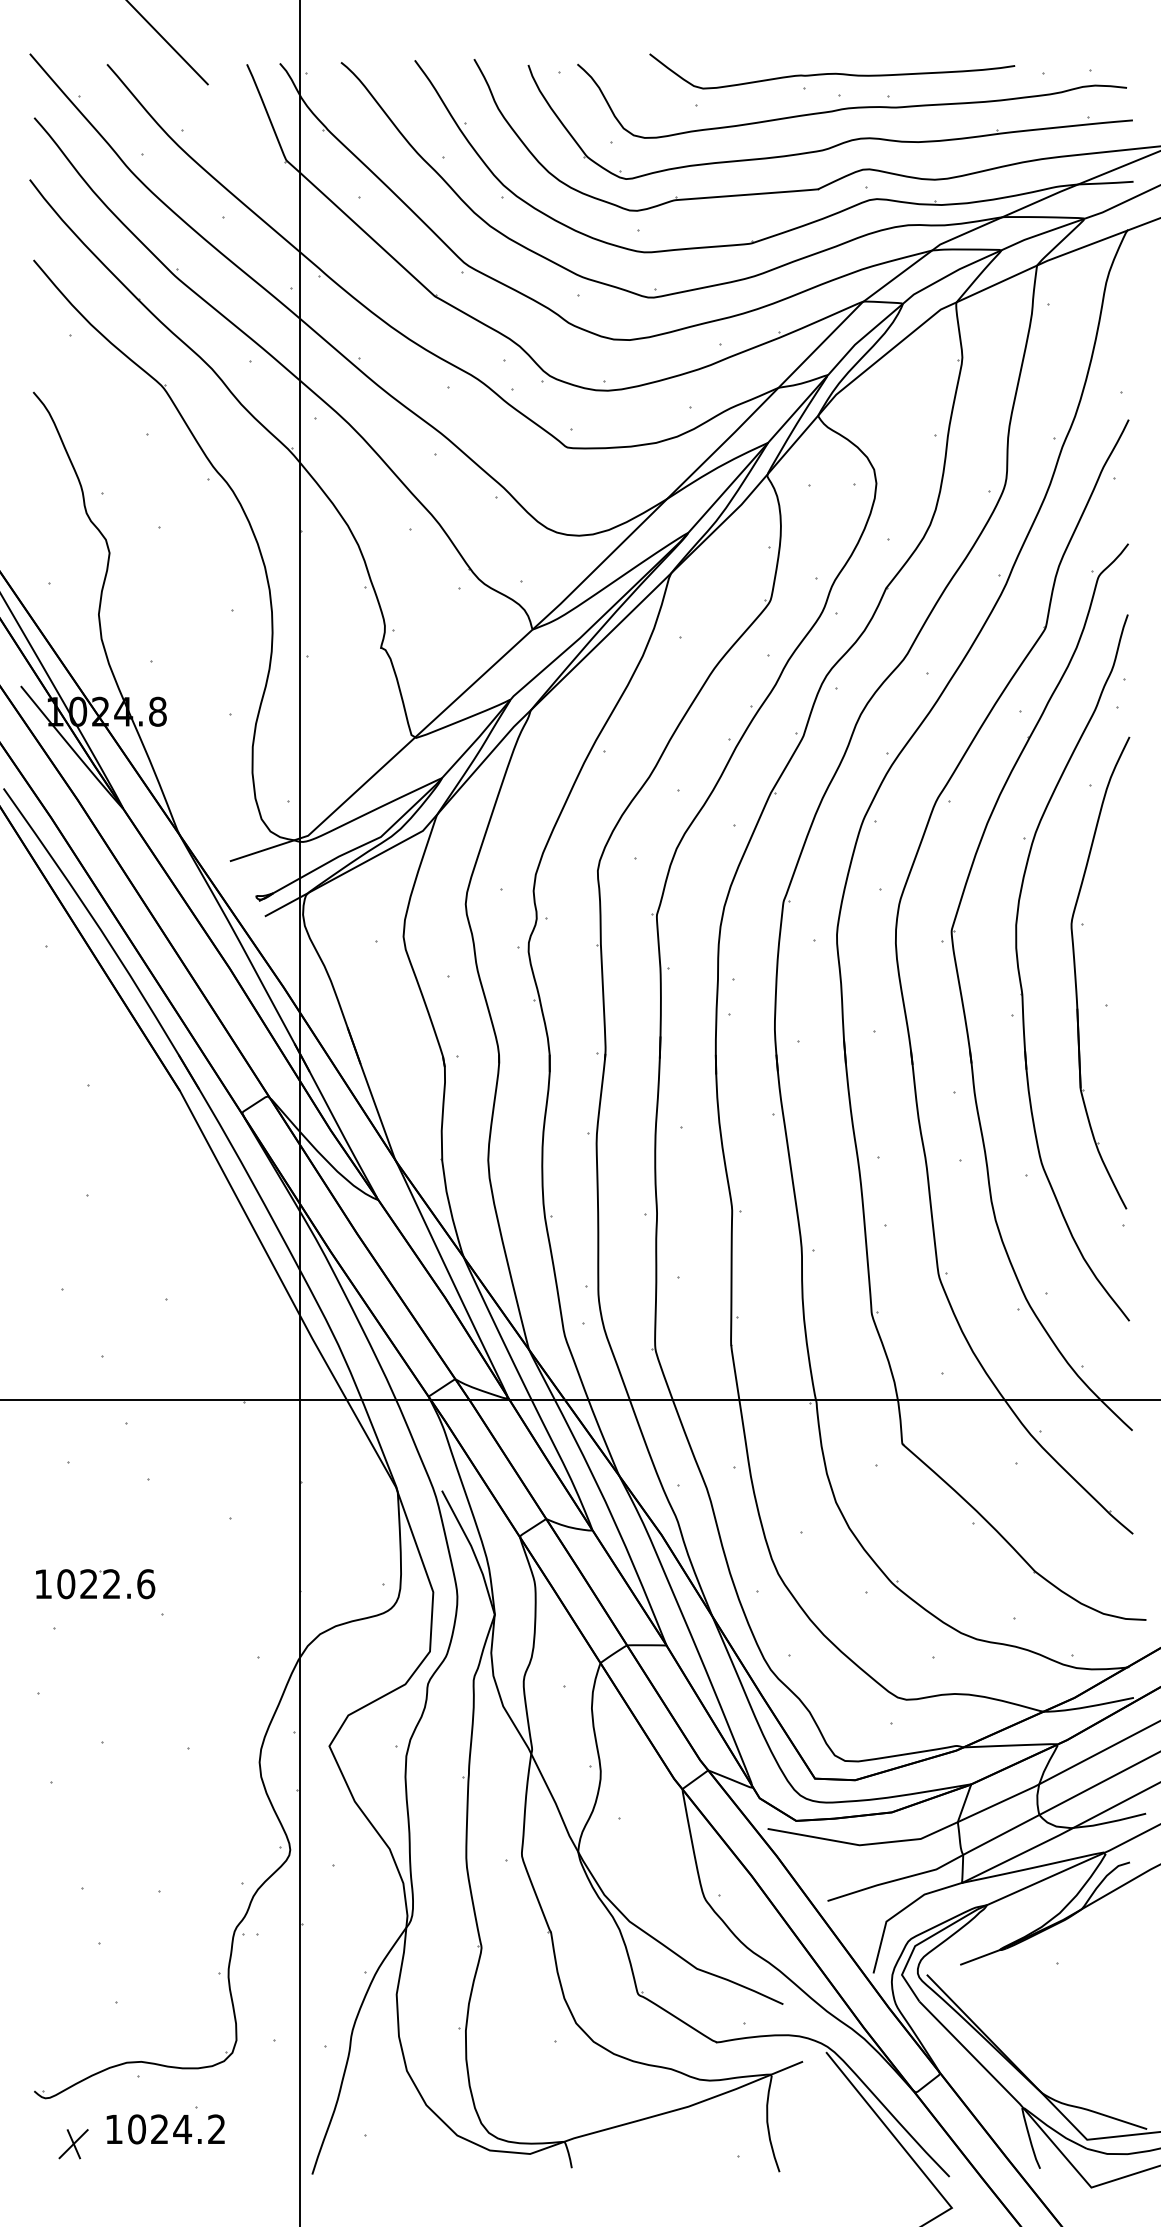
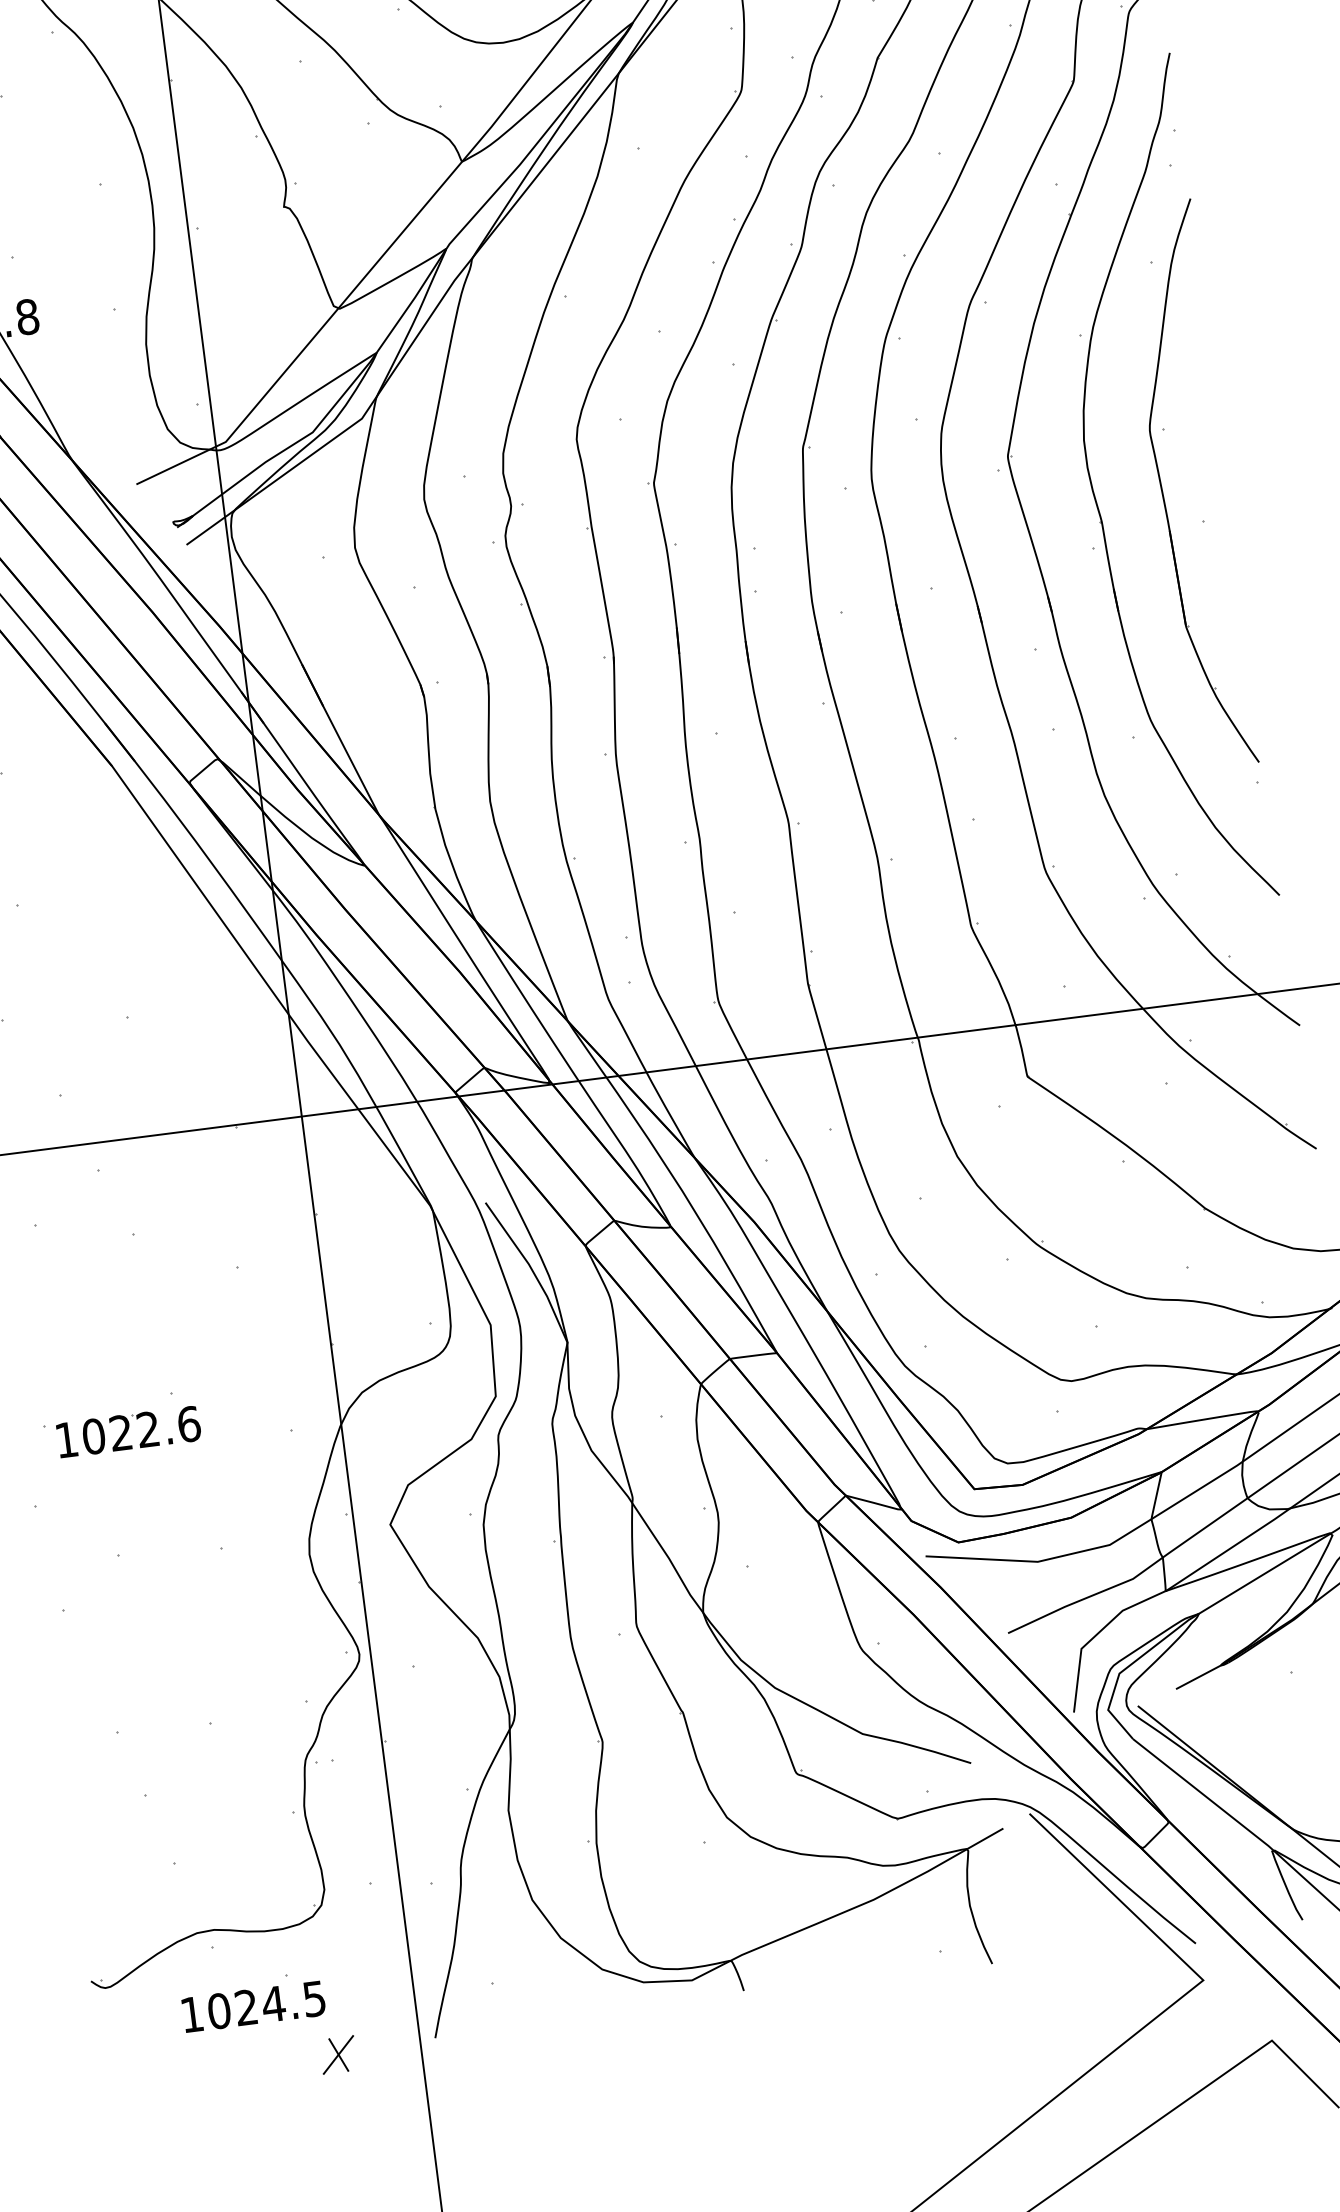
part: (95, 1584) -> (128, 1432), moved
text: (216, 2129) -> (314, 1999), 1024.2 -> 1024.5
part: (73, 2144) -> (338, 2055), moved

